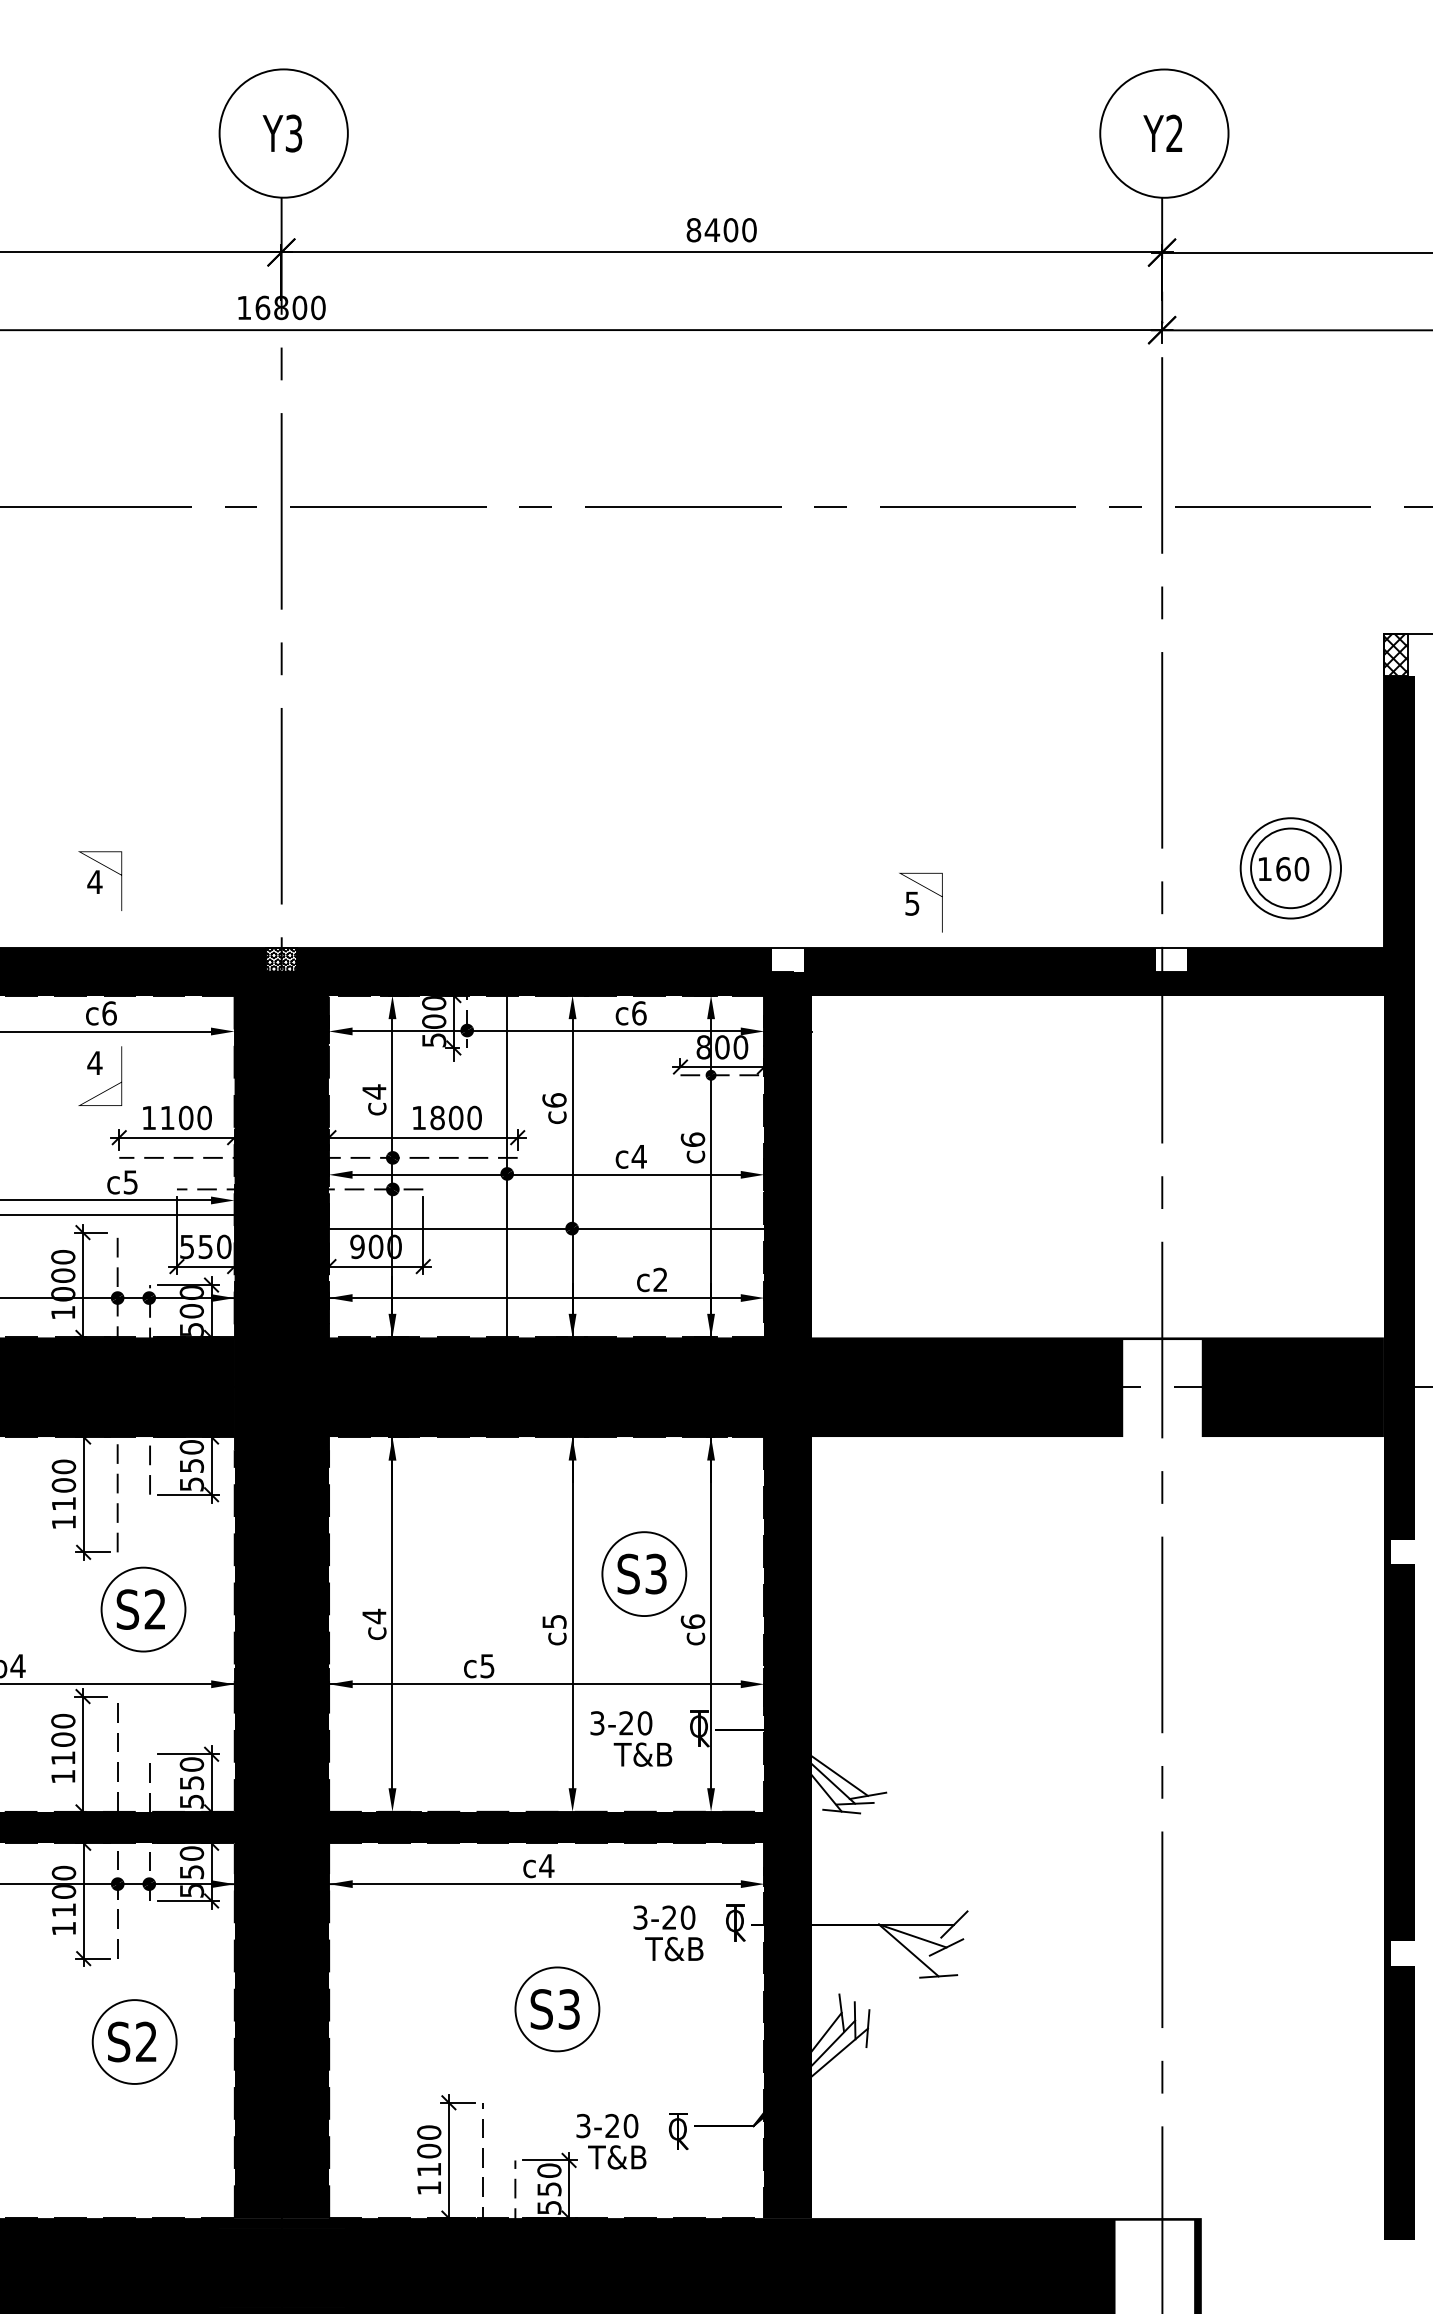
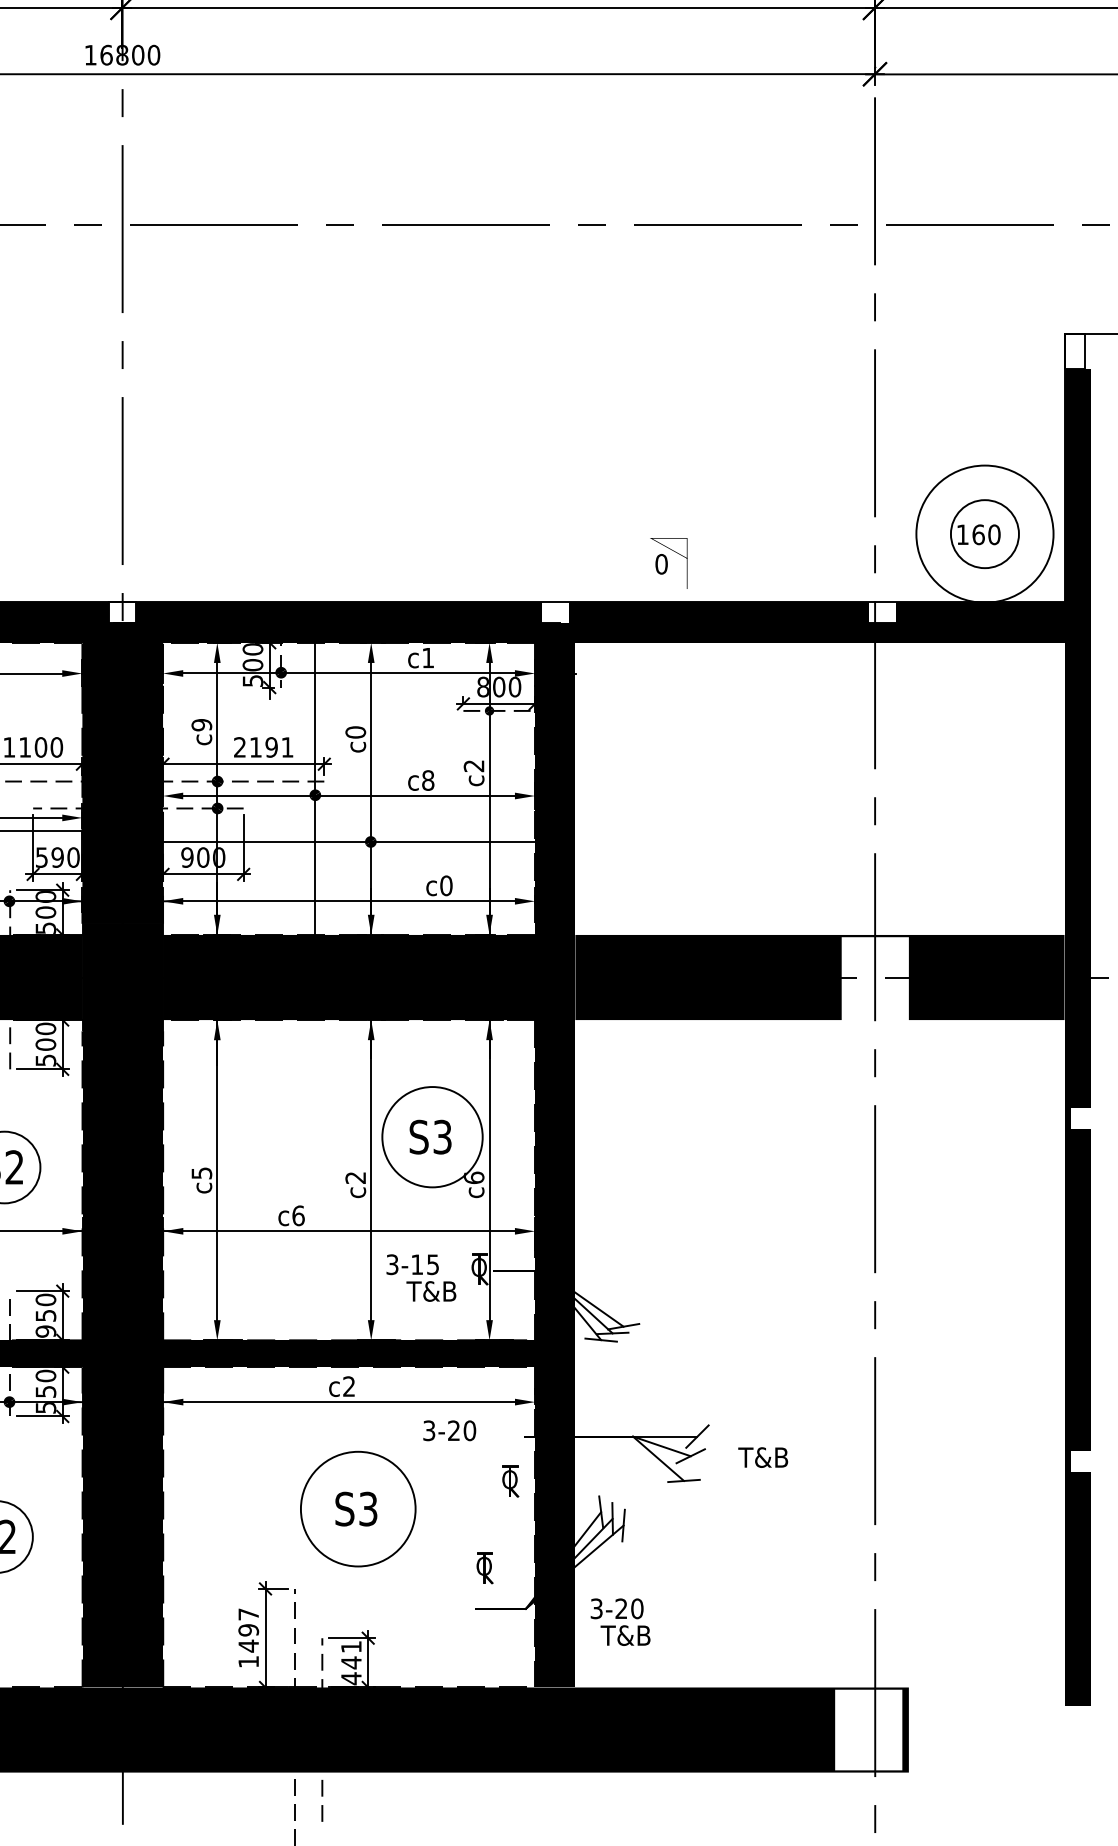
hatch: (1395, 654) -> (1074, 351), removed
circle: (1290, 868) -> (984, 534), size x1.6
text: (912, 903) -> (661, 564), 5 -> 0
hatch: (281, 960) -> (122, 612), removed
text: (639, 1013) -> (428, 658), c6 -> c1
text: (374, 1091) -> (201, 724), c4 -> c9
text: (554, 1100) -> (355, 732), c6 -> c0
text: (446, 1117) -> (263, 747), 1800 -> 2191
text: (692, 1139) -> (473, 765), c6 -> c2
text: (638, 1156) -> (427, 780), c4 -> c8
text: (205, 1246) -> (57, 857), 550 -> 590
text: (660, 1279) -> (446, 885), c2 -> c0
text: (191, 1465) -> (45, 1044), 550 -> 500
circle: (644, 1574) -> (432, 1137), size x1.4
text: (374, 1616) -> (201, 1173), c4 -> c5
text: (554, 1621) -> (355, 1177), c5 -> c2
text: (487, 1666) -> (298, 1216), c5 -> c6
text: (635, 1723) -> (424, 1264), 3-20 -> 3-15
text: (191, 1801) -> (45, 1331), 550 -> 950
text: (546, 1865) -> (348, 1386), c4 -> c2
part: (735, 1922) -> (510, 1481), moved
text: (674, 1949) -> (763, 1457), moved
circle: (557, 2009) -> (358, 1509), size x1.6
part: (678, 2131) -> (484, 1568), moved
text: (611, 2141) -> (620, 1622), moved
text: (429, 2151) -> (248, 1630), 1100 -> 1497
text: (549, 2189) -> (351, 1663), 550 -> 441

